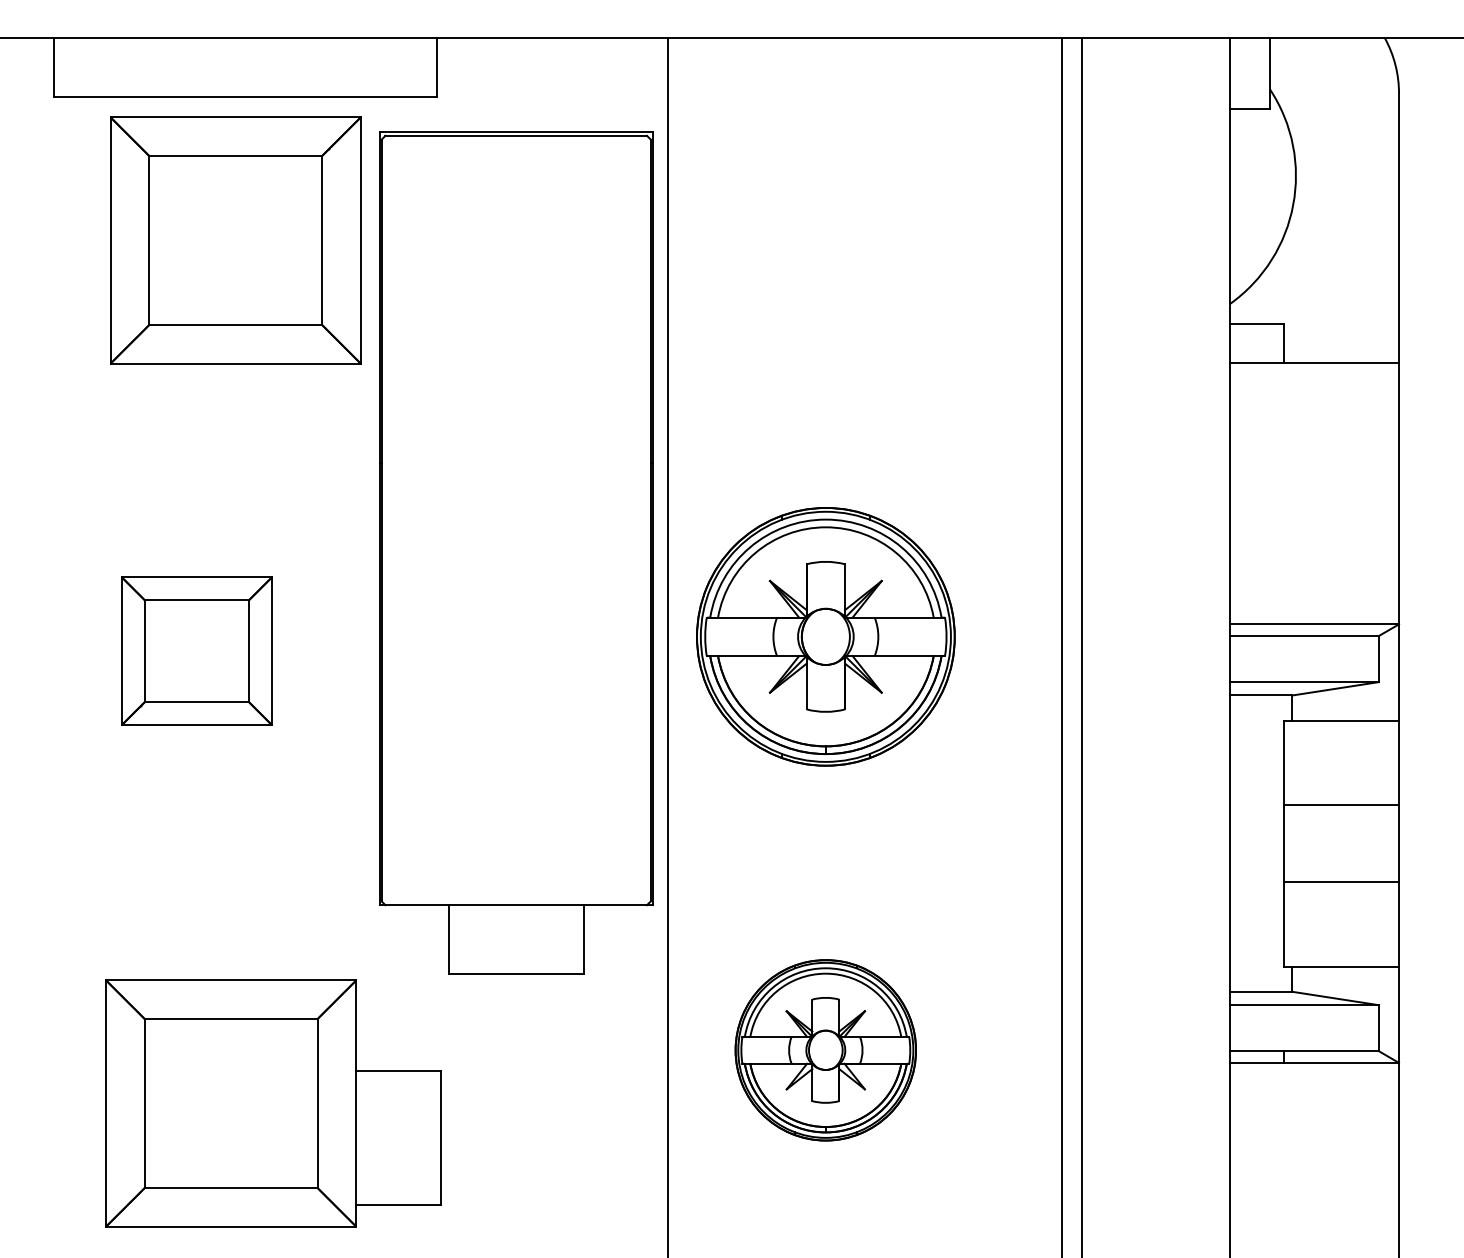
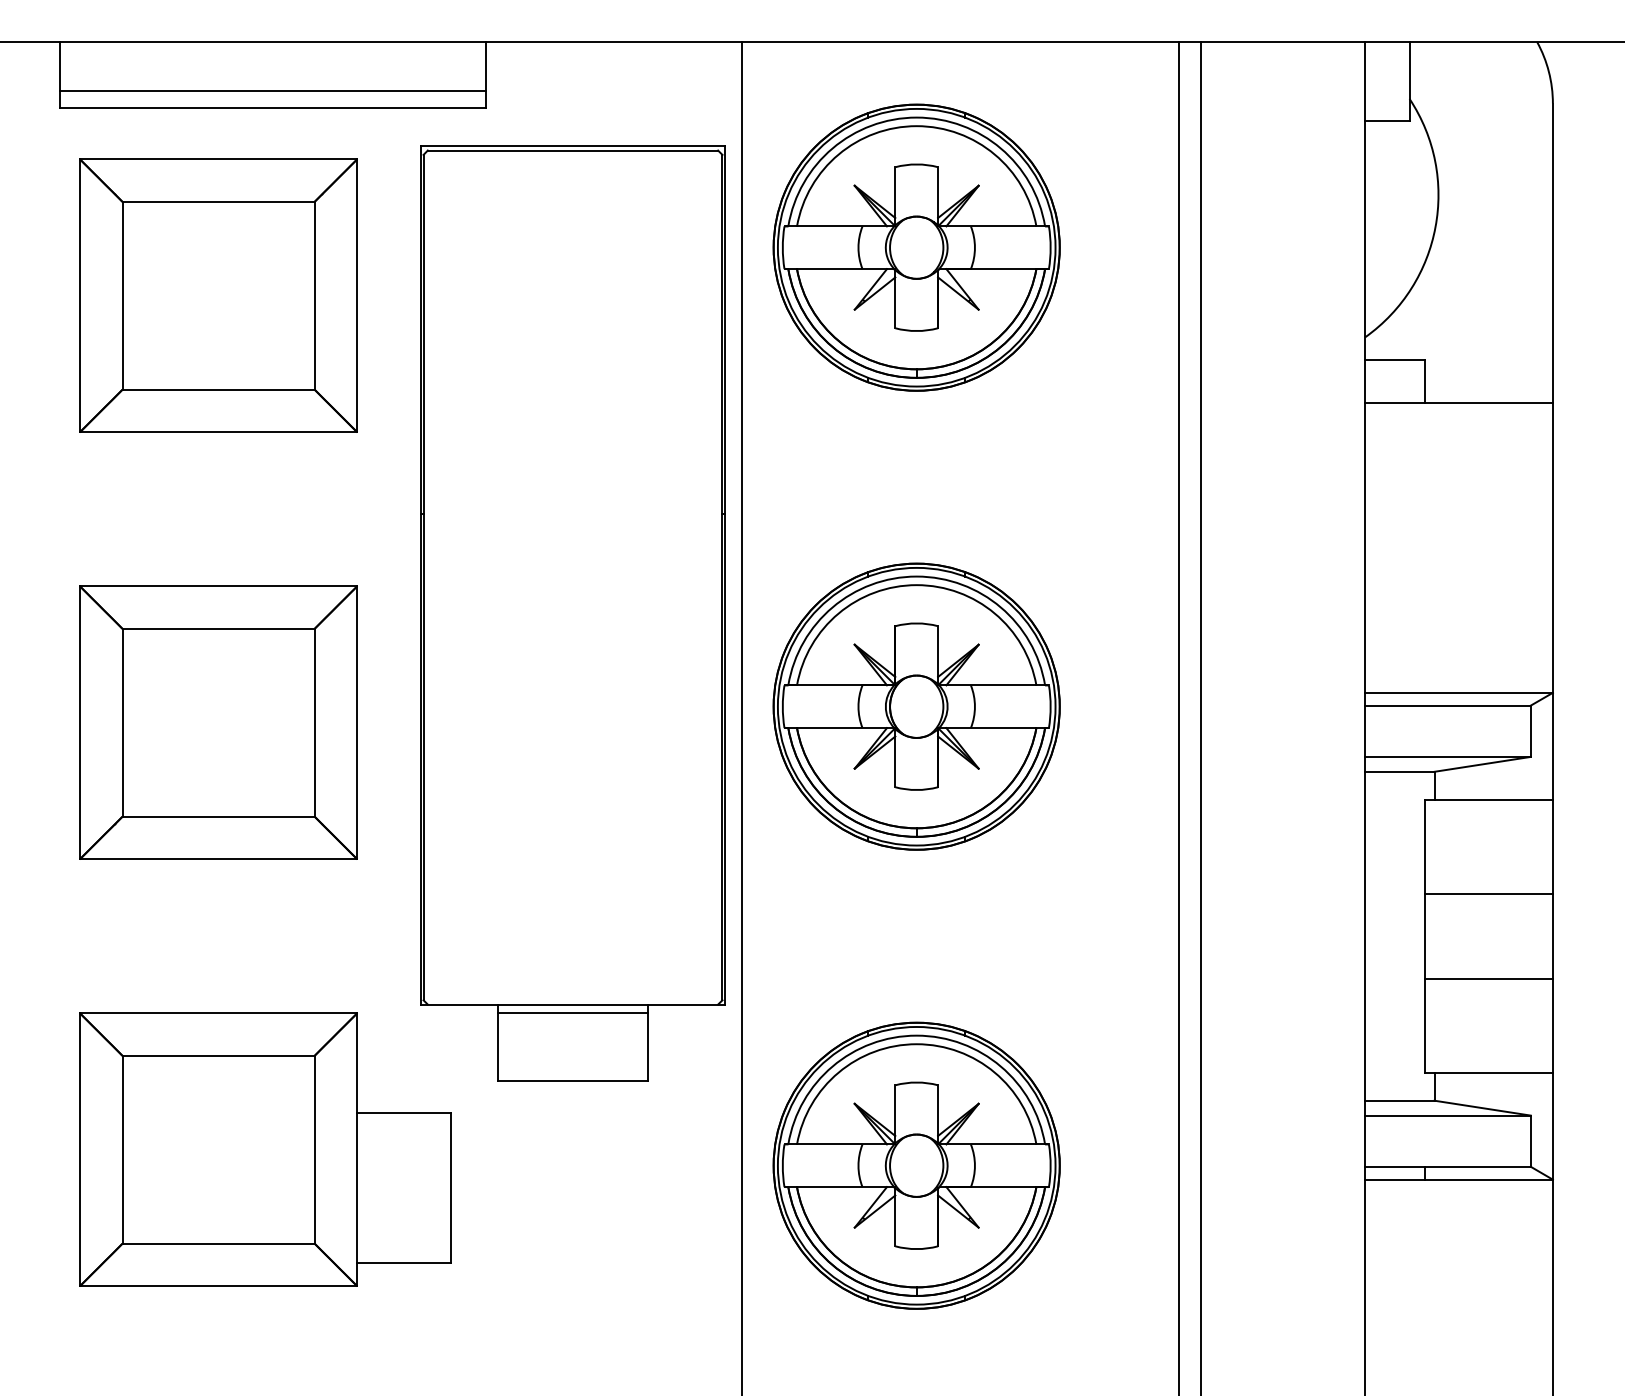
line: (245, 81) -> (272, 90), added
part: (825, 223) -> (916, 247), added
part: (235, 240) -> (218, 295), moved
part: (196, 651) -> (218, 722), size x1.67
line: (515, 913) -> (572, 1013), added
part: (825, 1050) -> (916, 1165), size x1.43
part: (273, 1103) -> (265, 1149), moved

